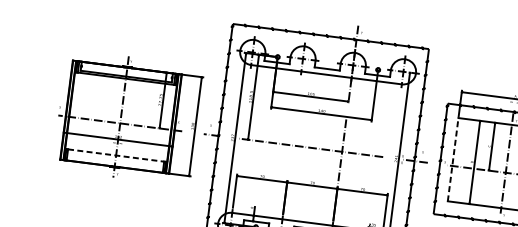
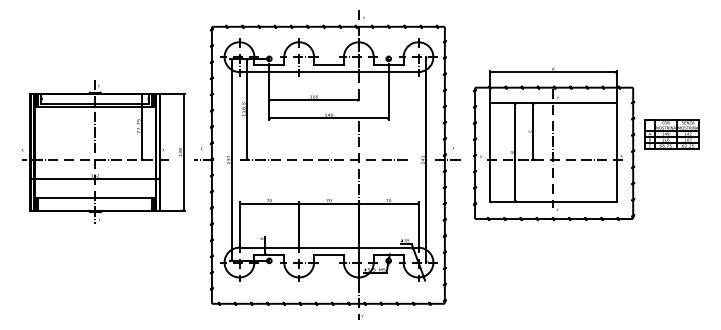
line: (116, 155) -> (95, 198), dashed -> solid
line: (453, 158) -> (489, 151), dashed -> solid

